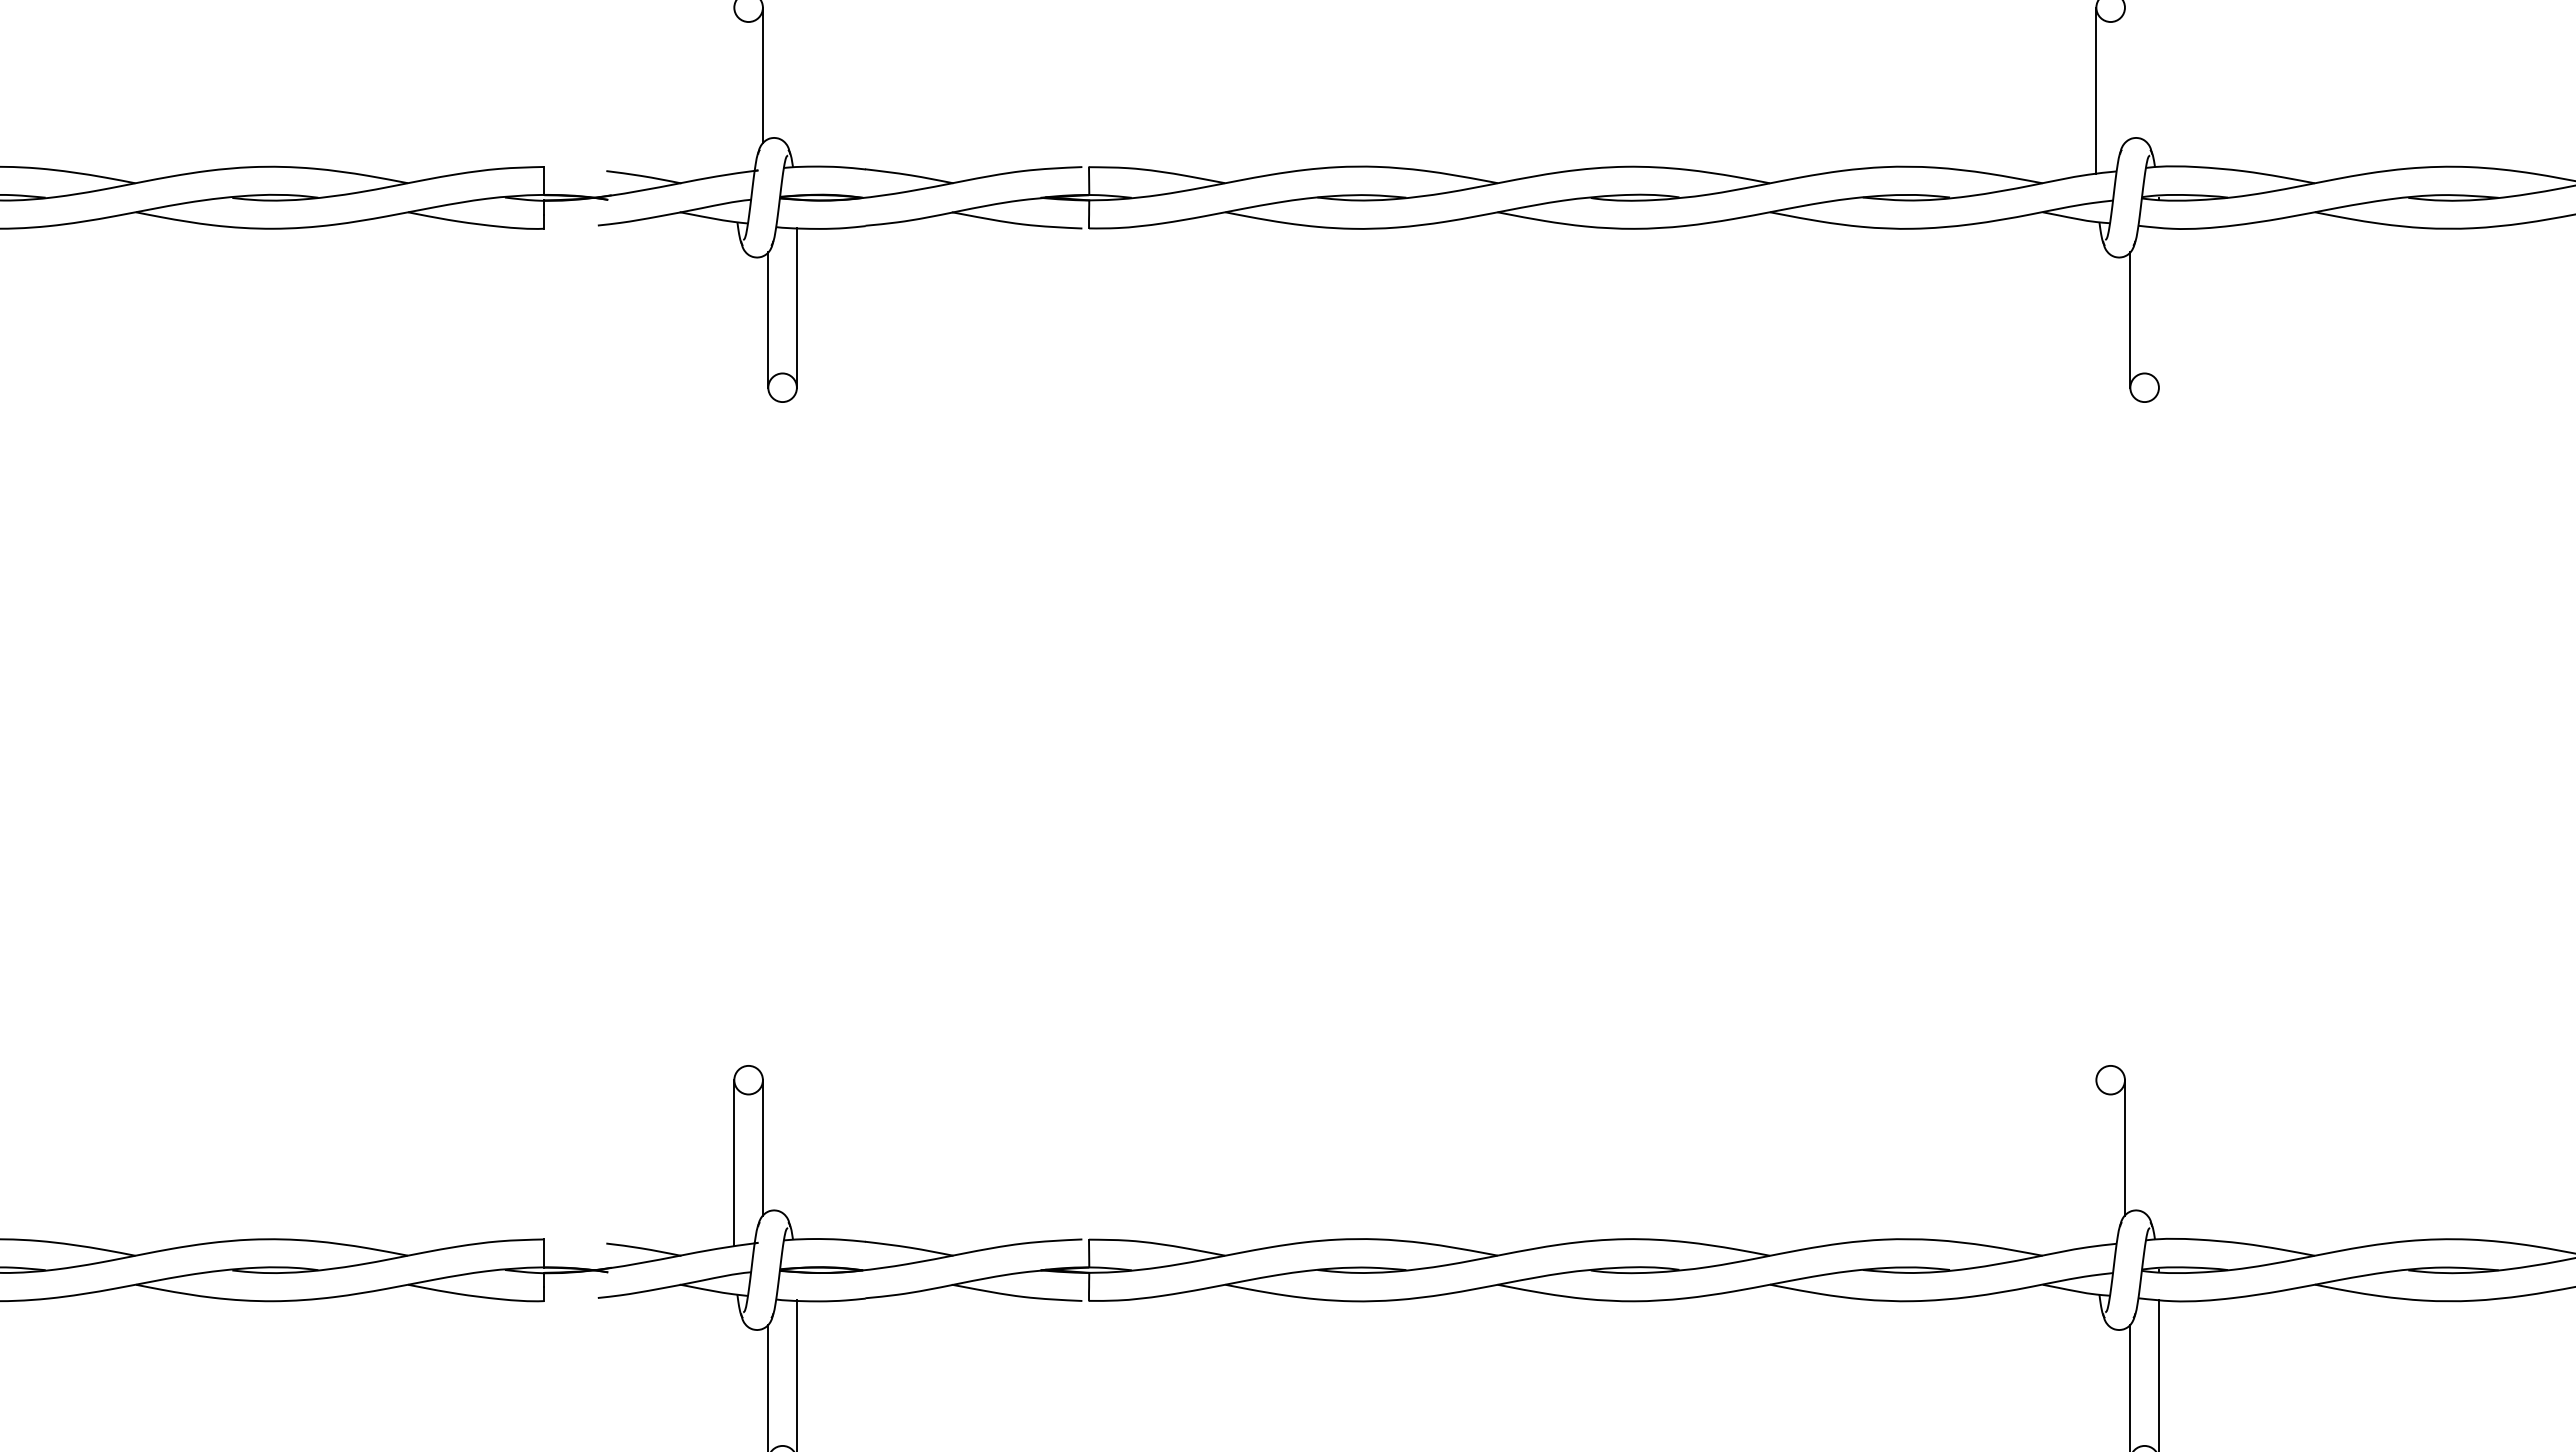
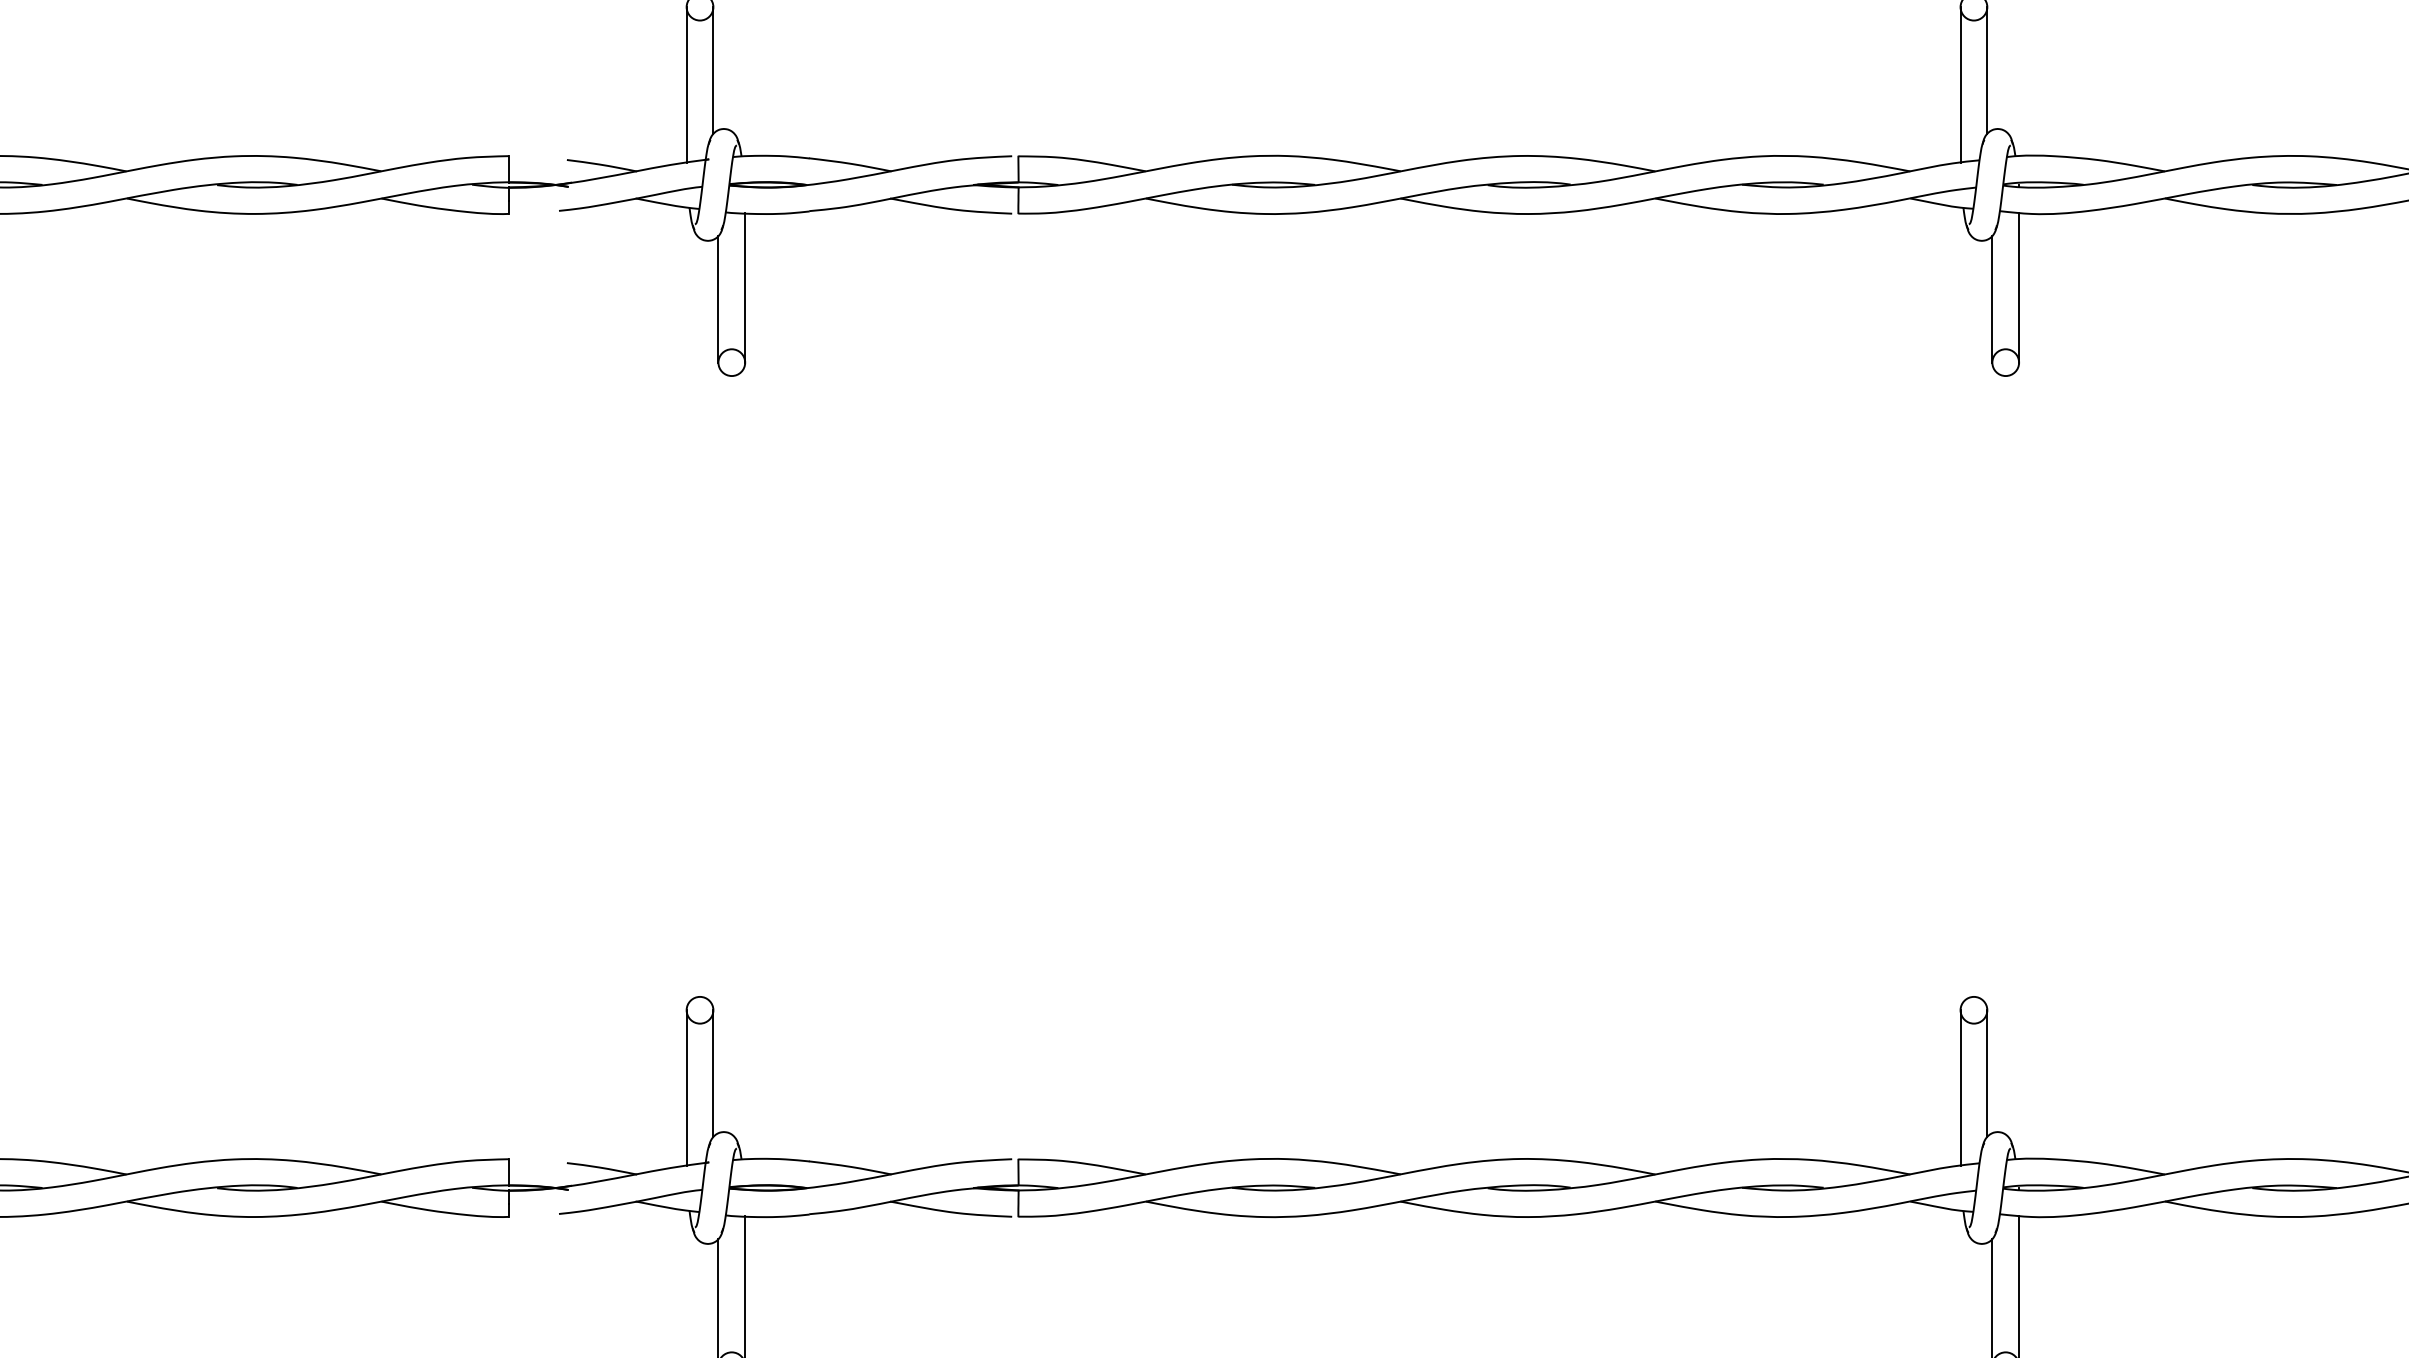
line: (2124, 75) -> (1986, 70), added
line: (734, 90) -> (686, 84), added
line: (2158, 307) -> (2018, 287), added
line: (2096, 1163) -> (1960, 1088), added

